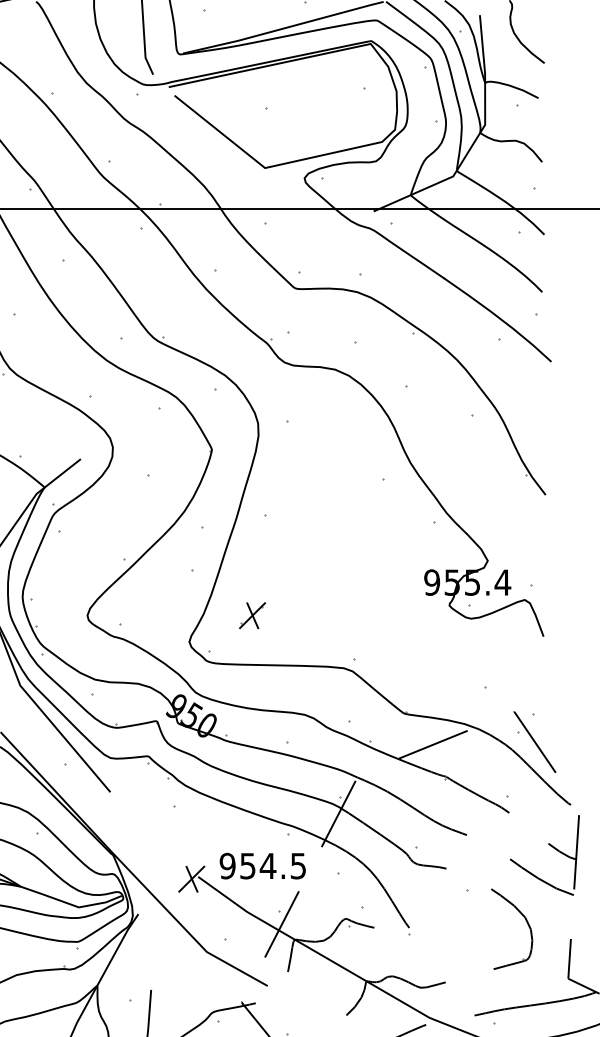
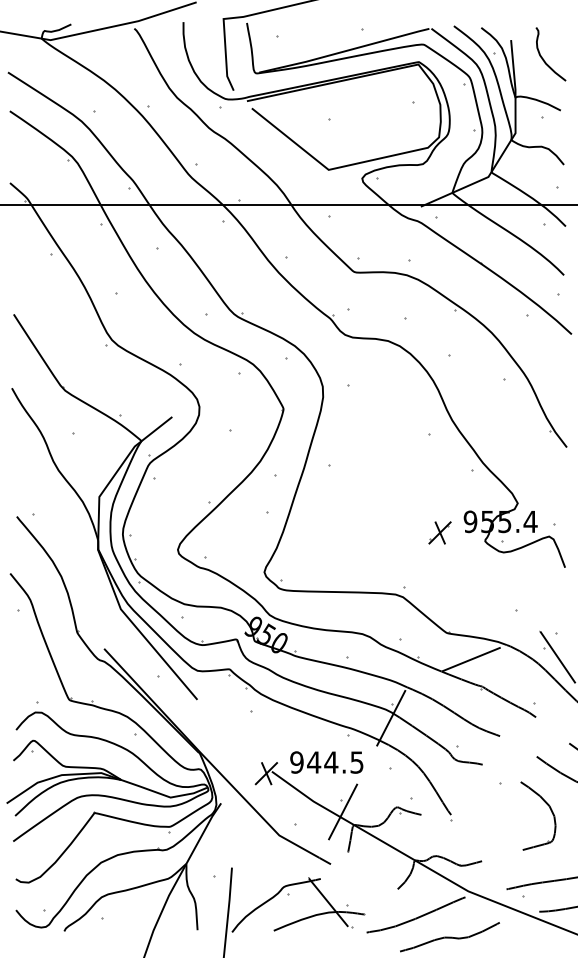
part: (251, 615) -> (439, 532), moved
text: (248, 866) -> (314, 762), 954.5 -> 944.5

